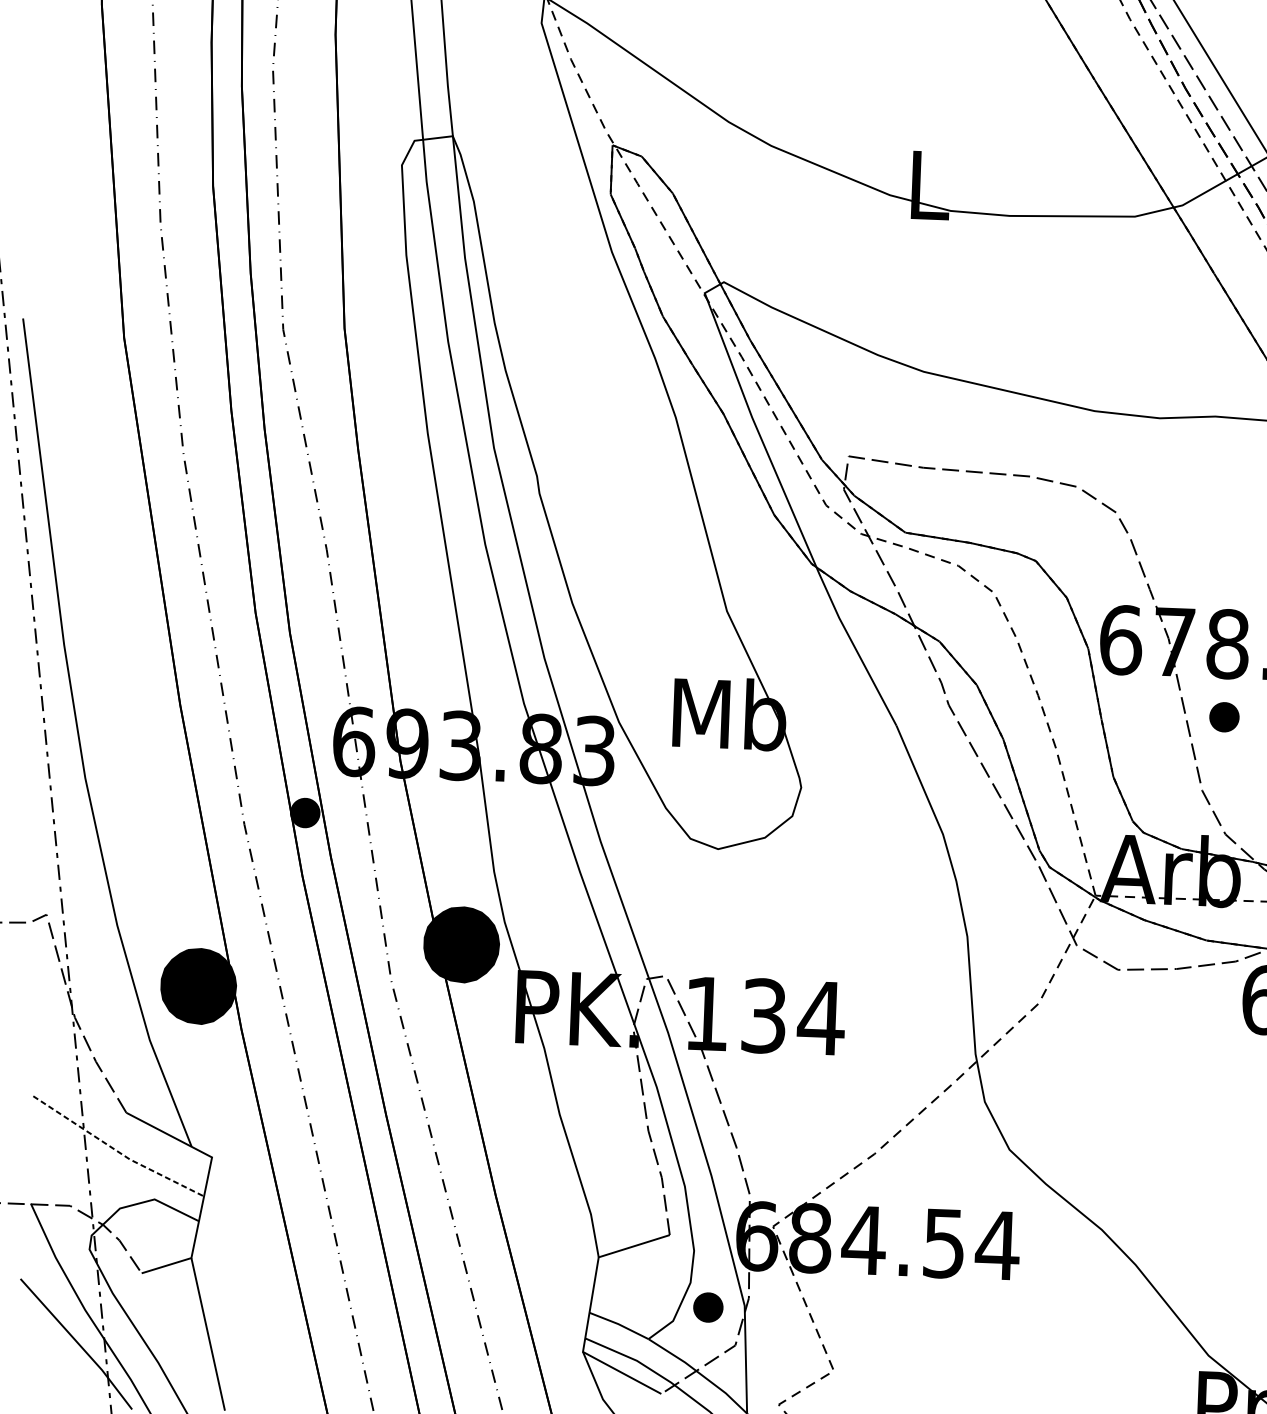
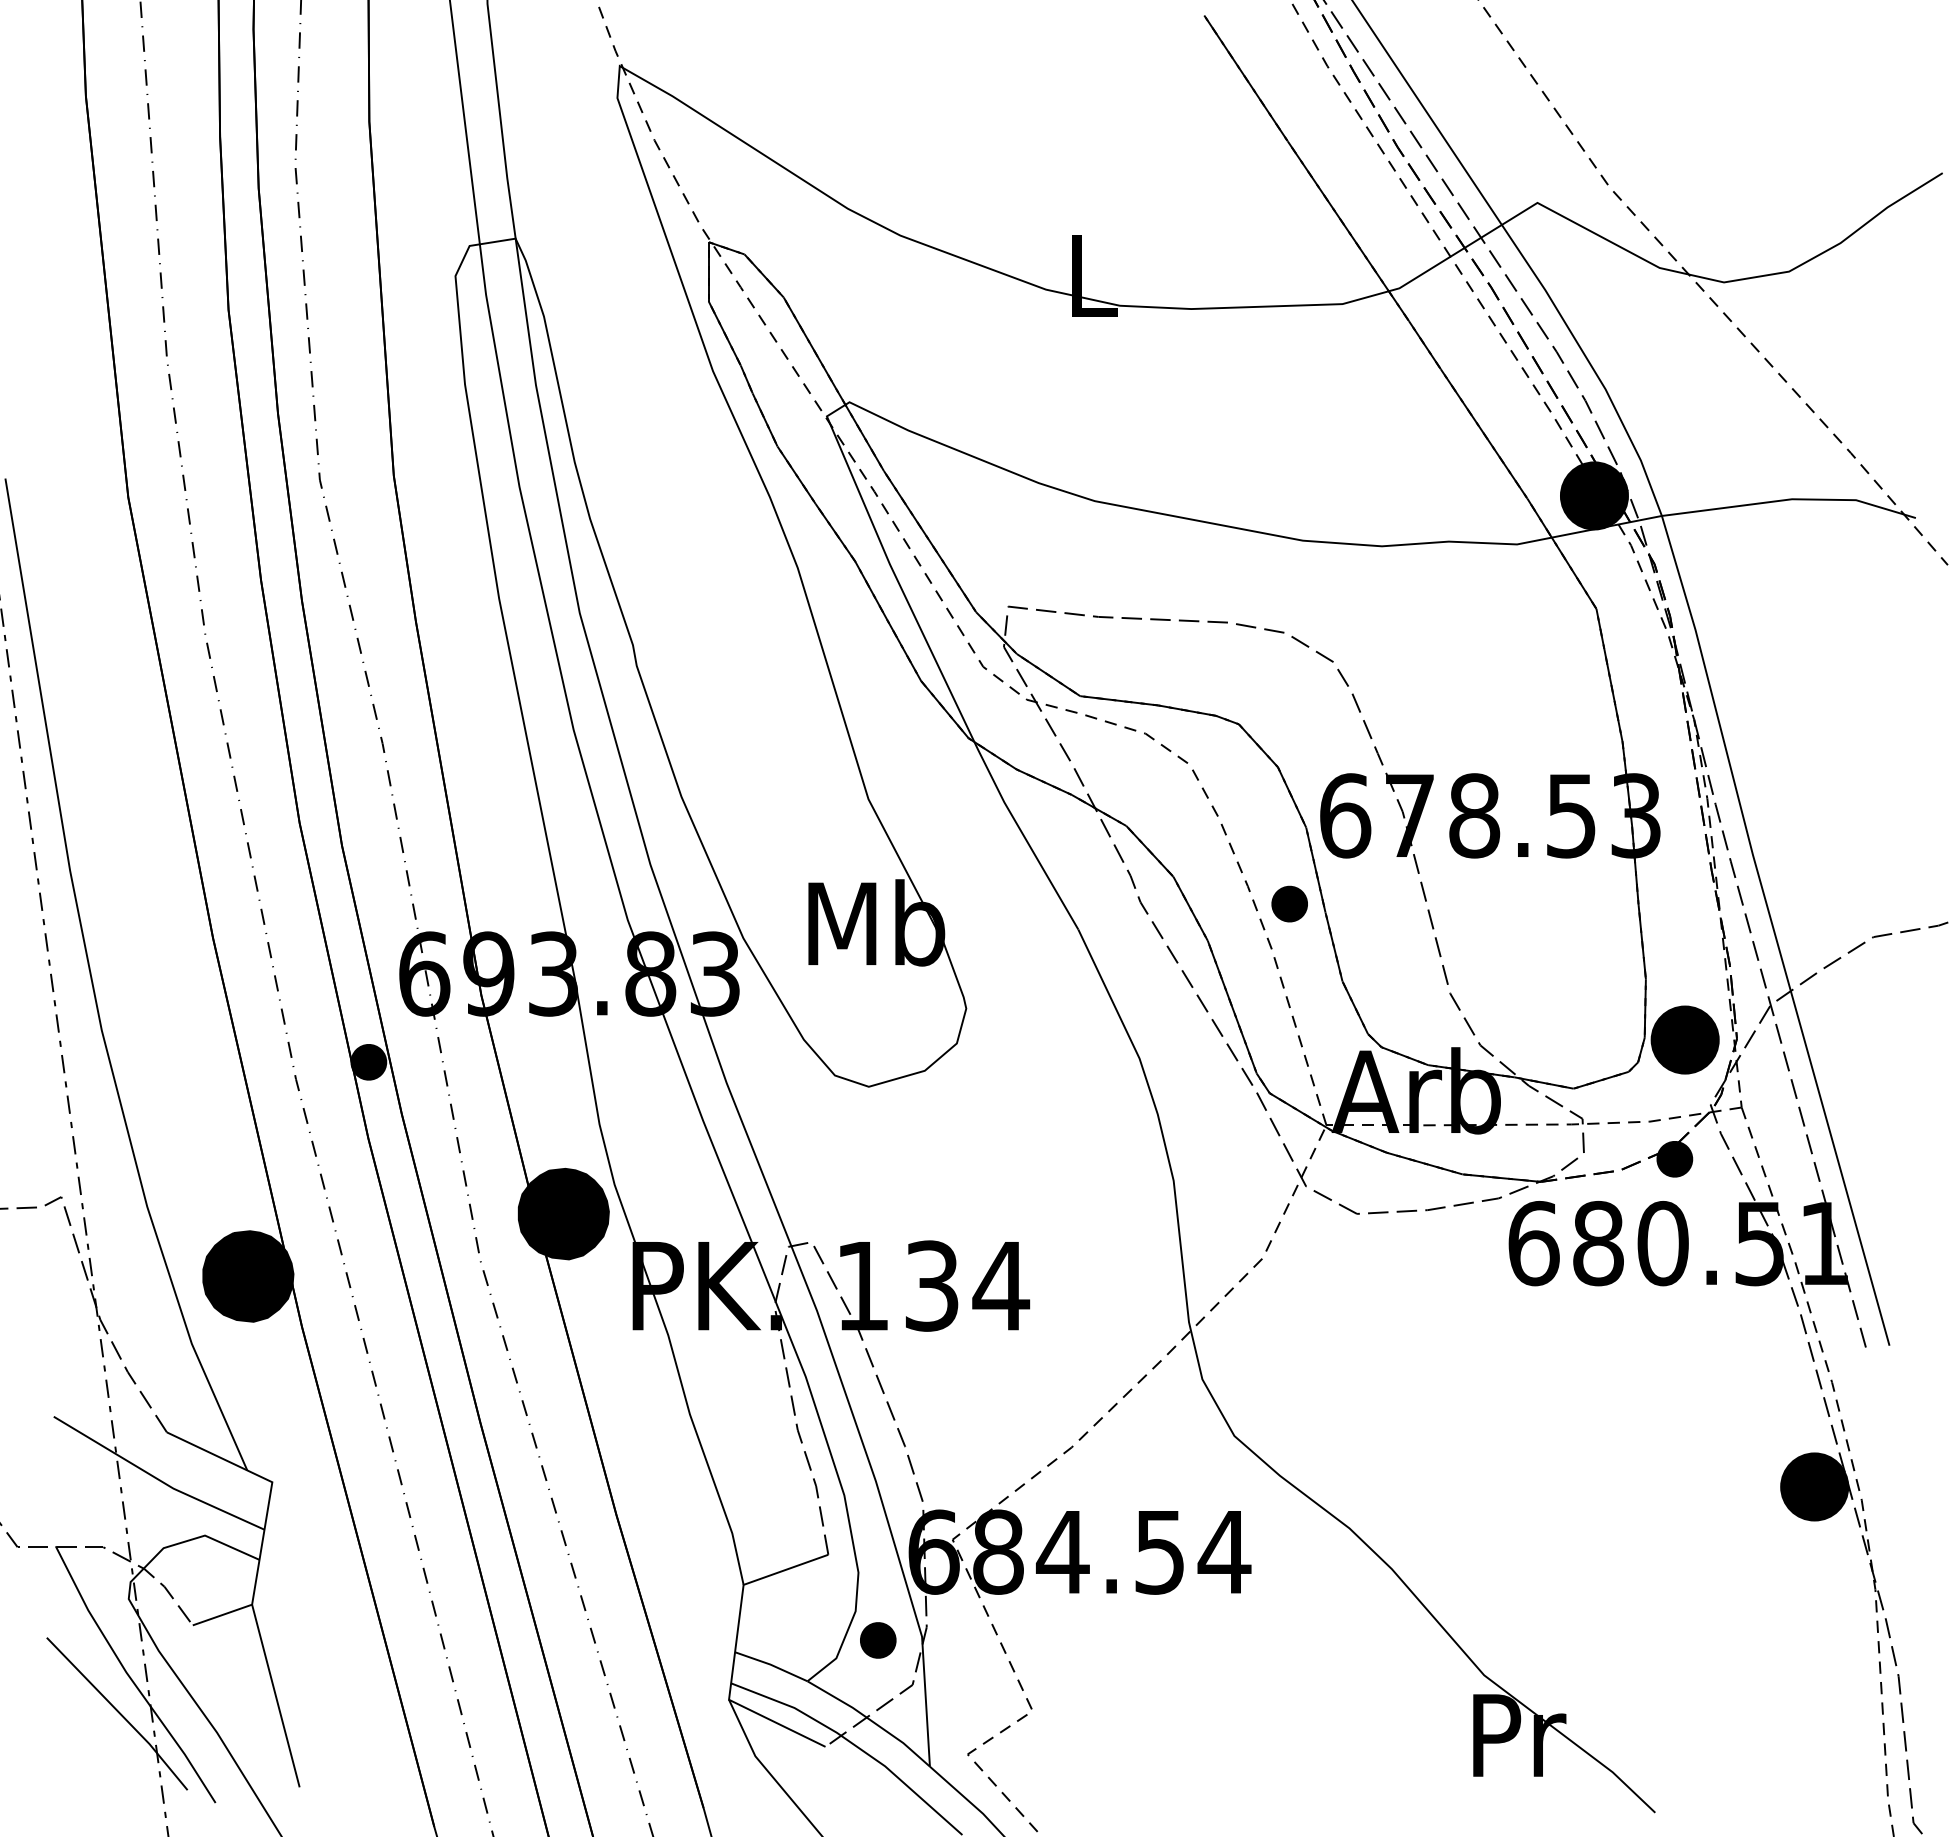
part: (1224, 716) -> (1289, 903), moved
line: (117, 1150) -> (157, 1478), dashed -> solid

